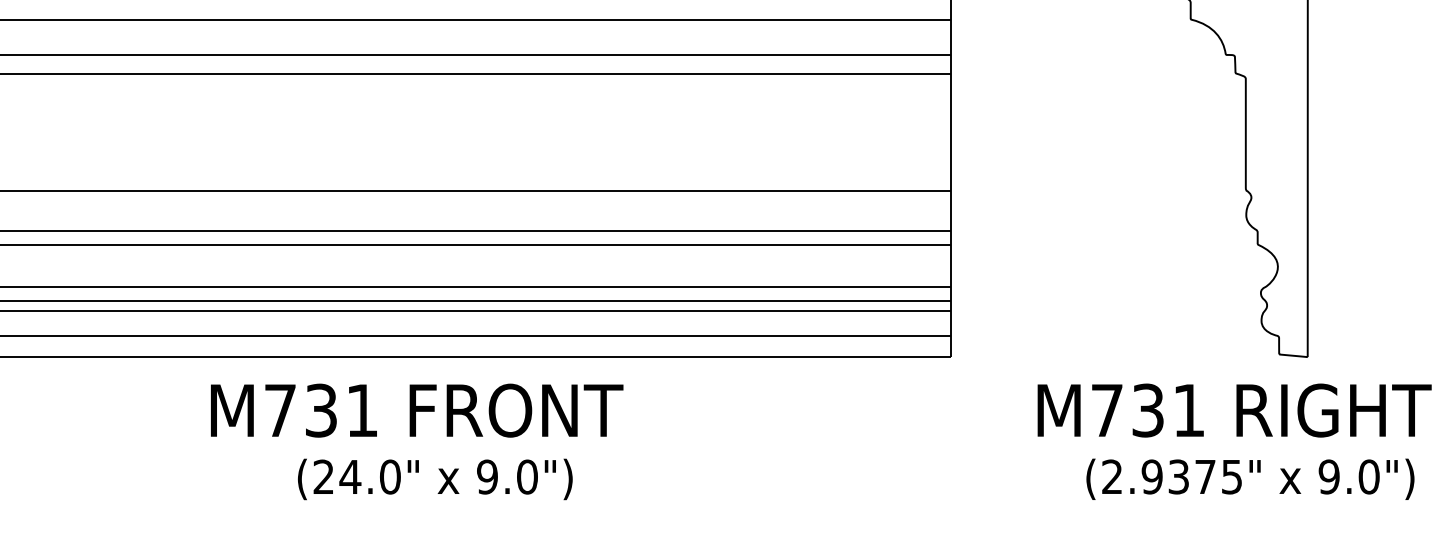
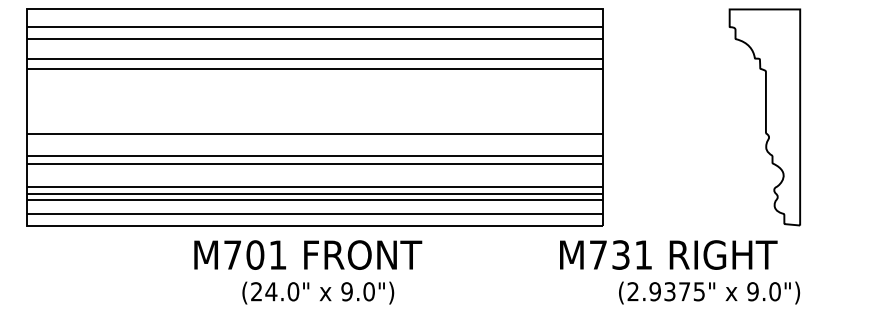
text: (321, 409) -> (255, 254), M731 -> M701
text: (1234, 409) -> (668, 254), moved
text: (1250, 478) -> (709, 292), moved

